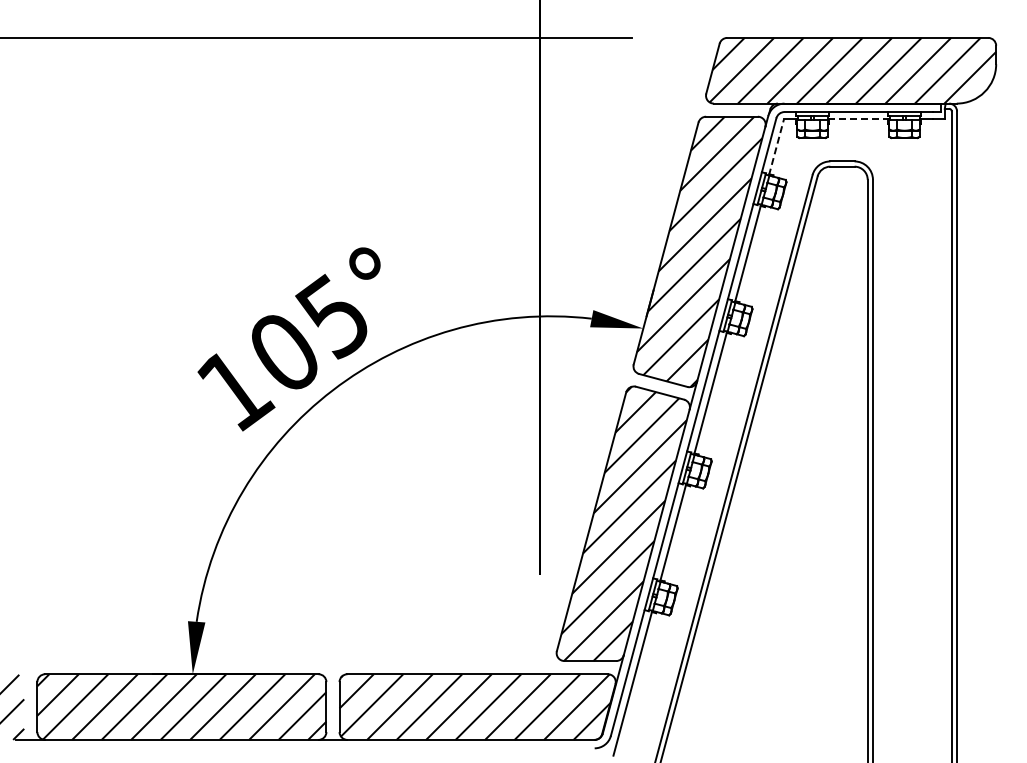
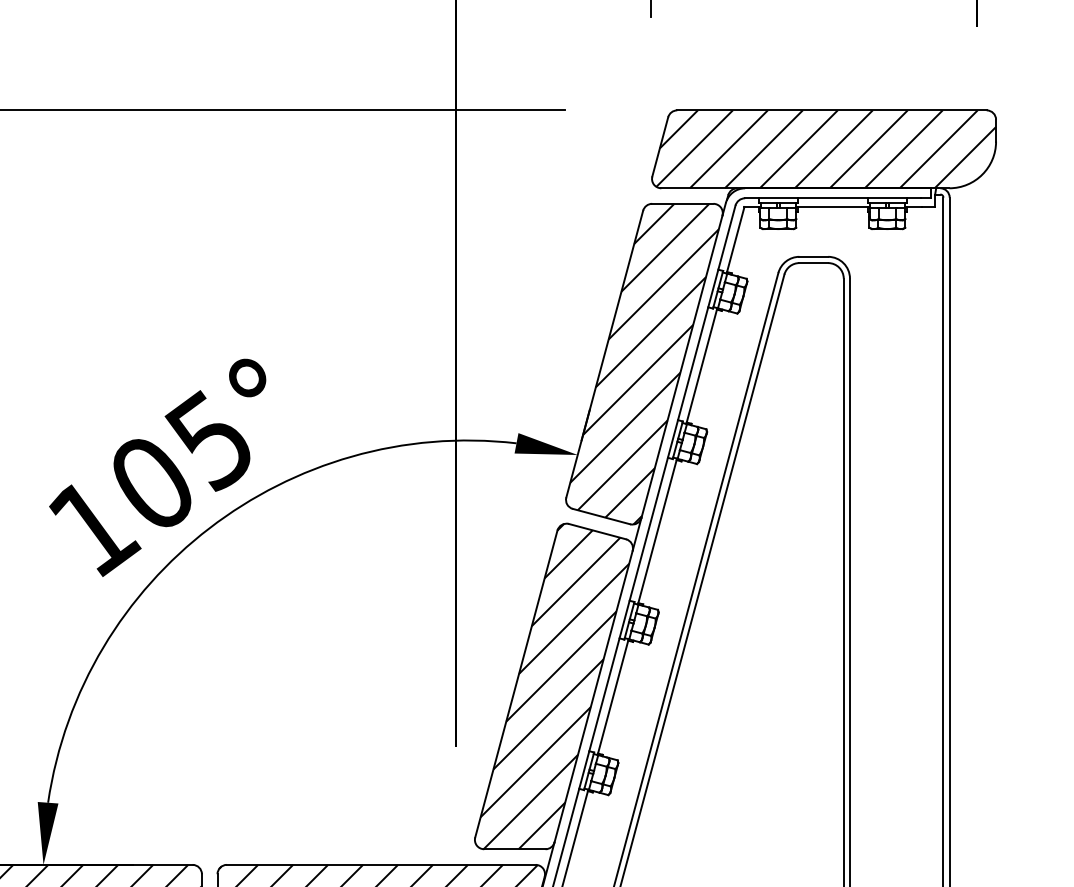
line: (858, 119) -> (832, 207), dashed -> solid
line: (776, 146) -> (735, 239), dashed -> solid

